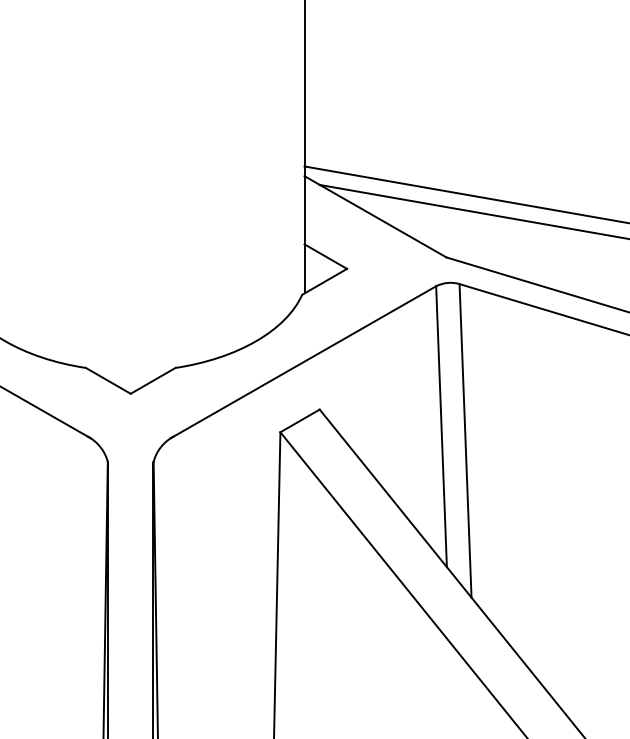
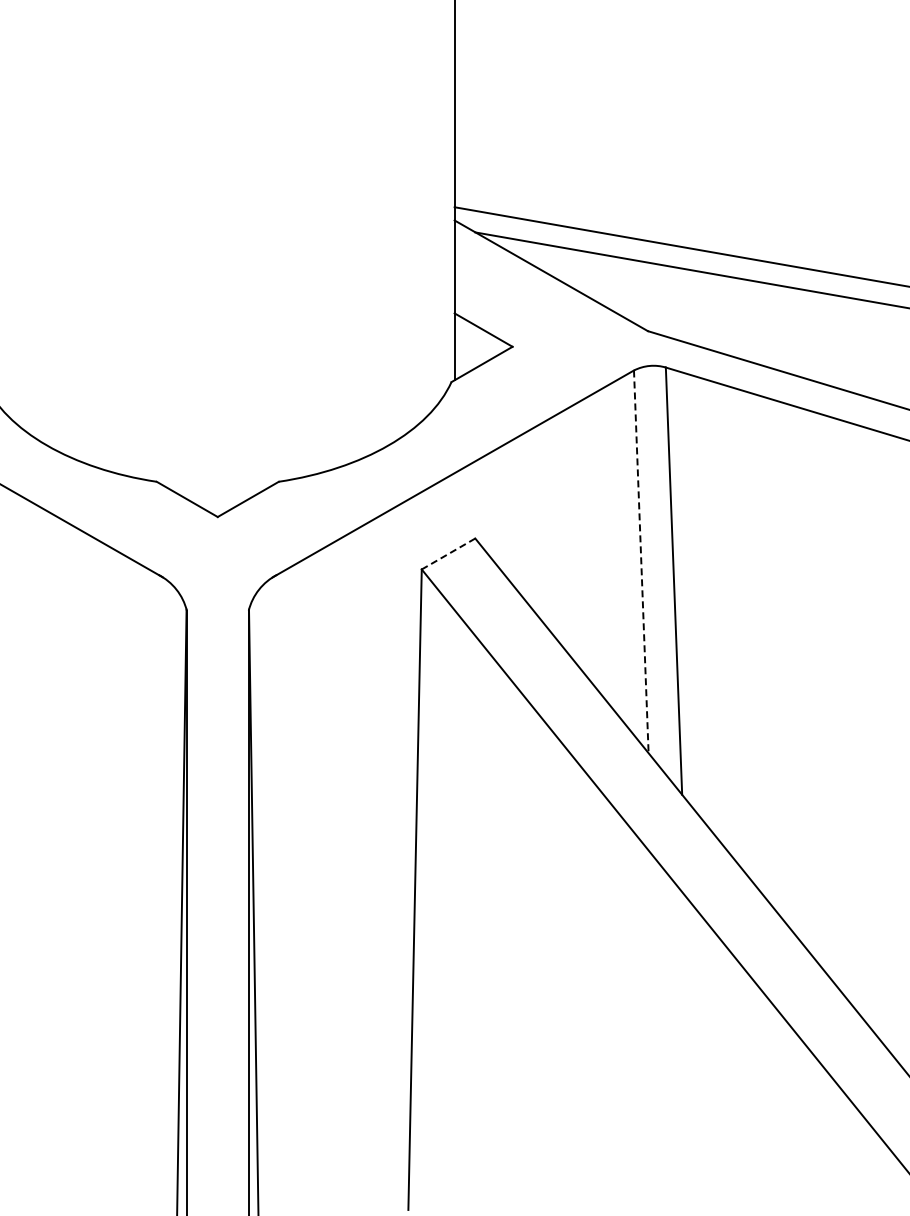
line: (300, 420) -> (448, 553), solid -> dashed
line: (441, 427) -> (641, 562), solid -> dashed

